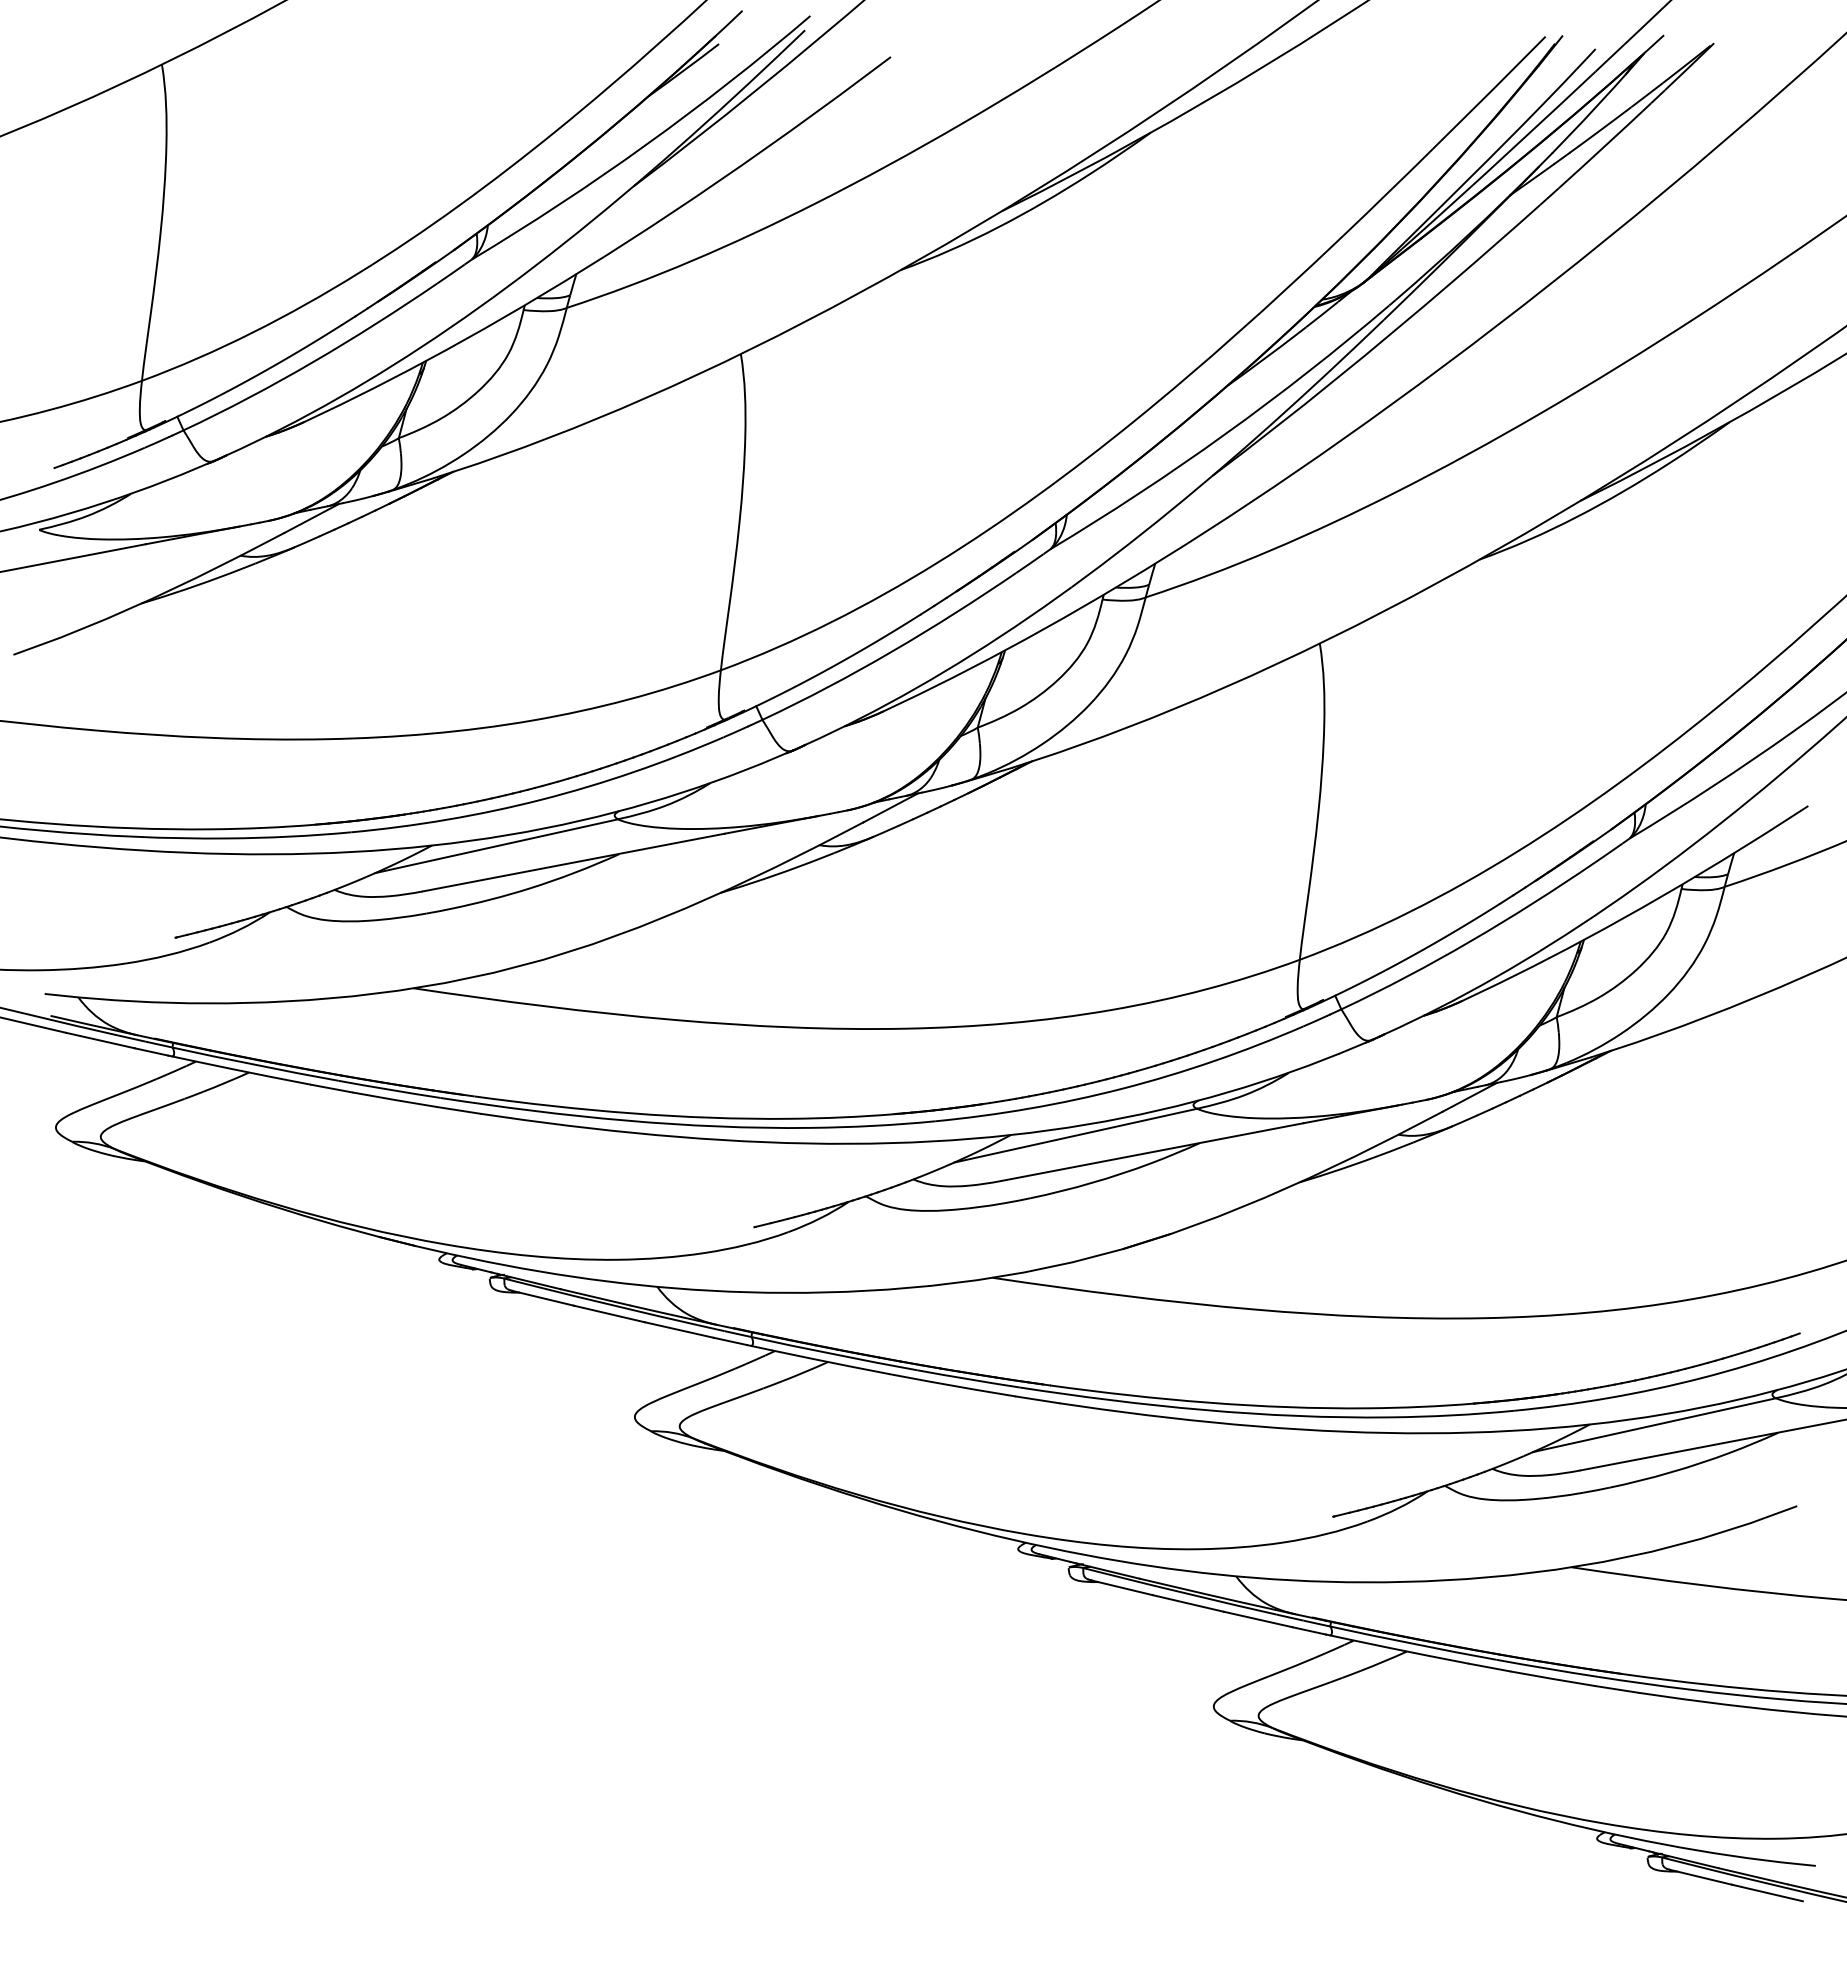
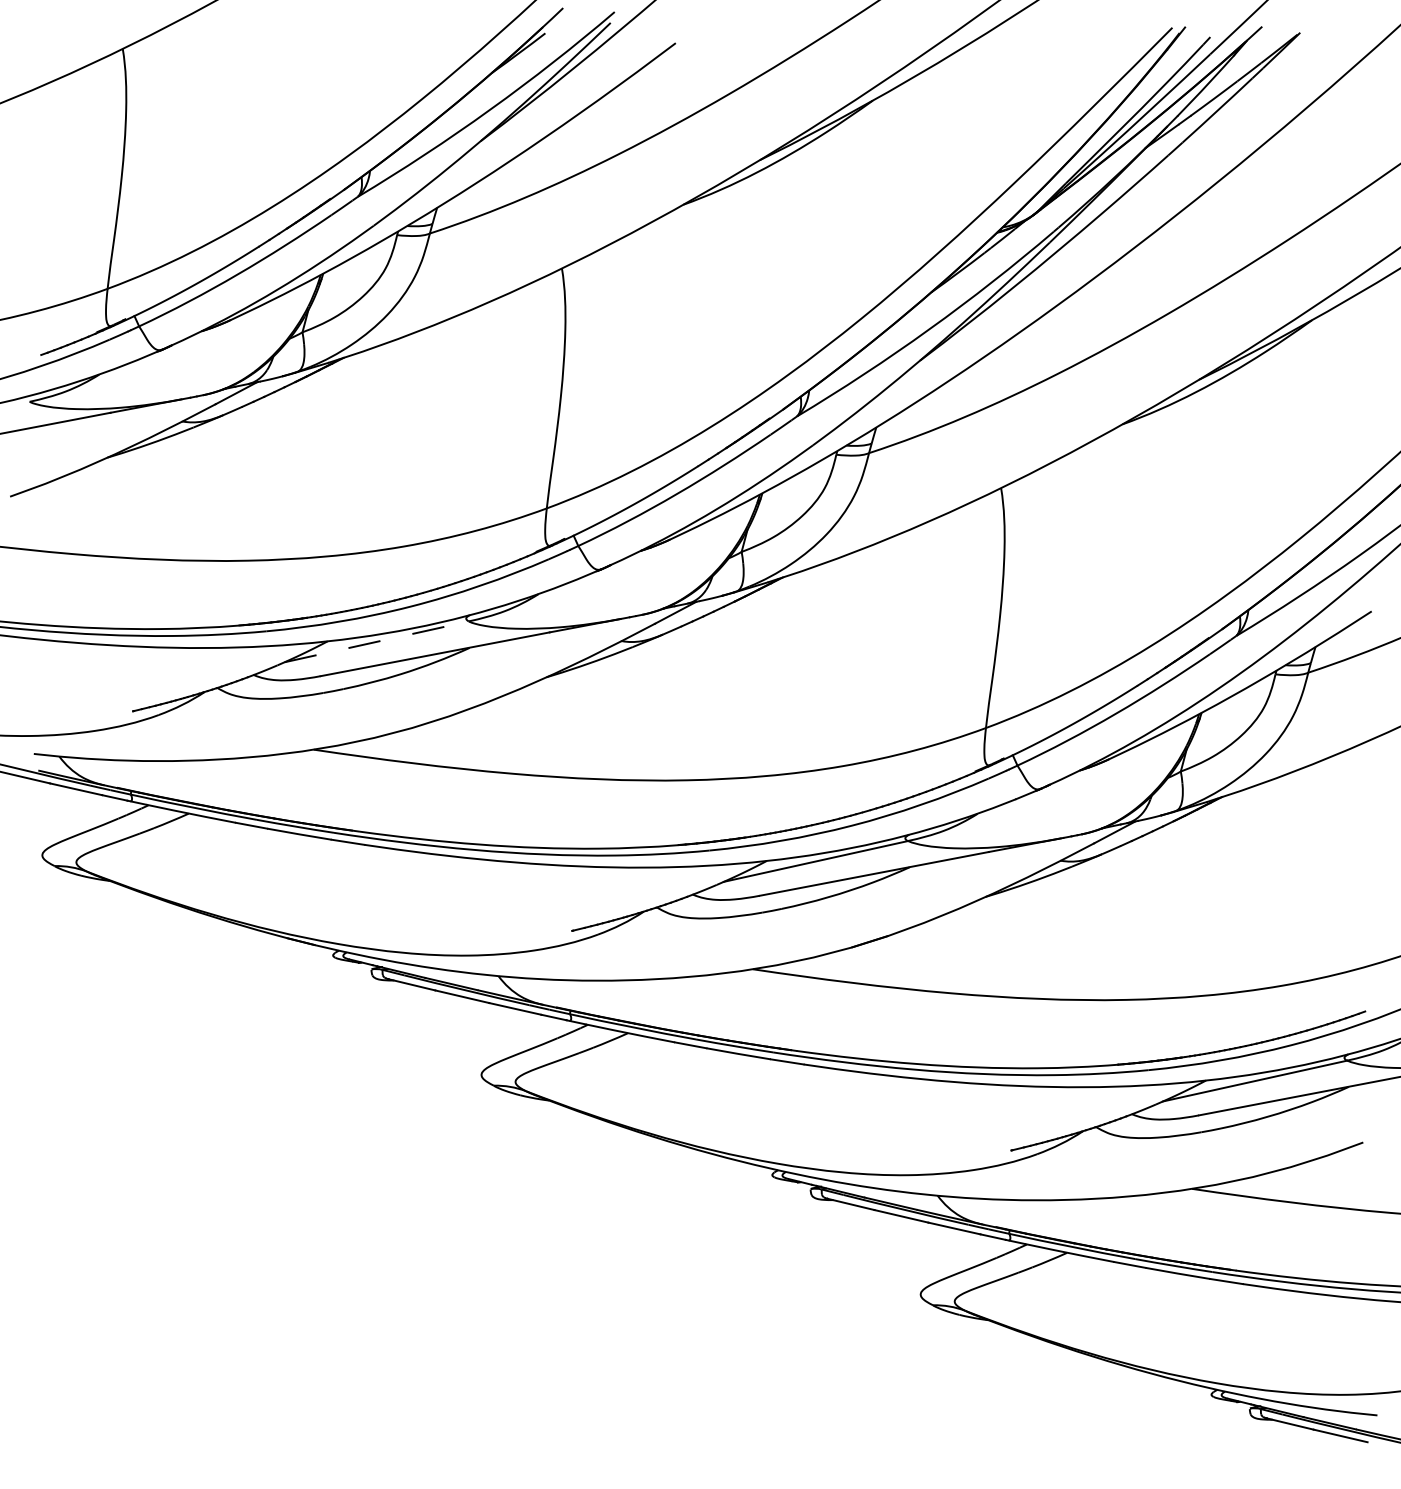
line: (497, 846) -> (377, 642), solid -> dashed

